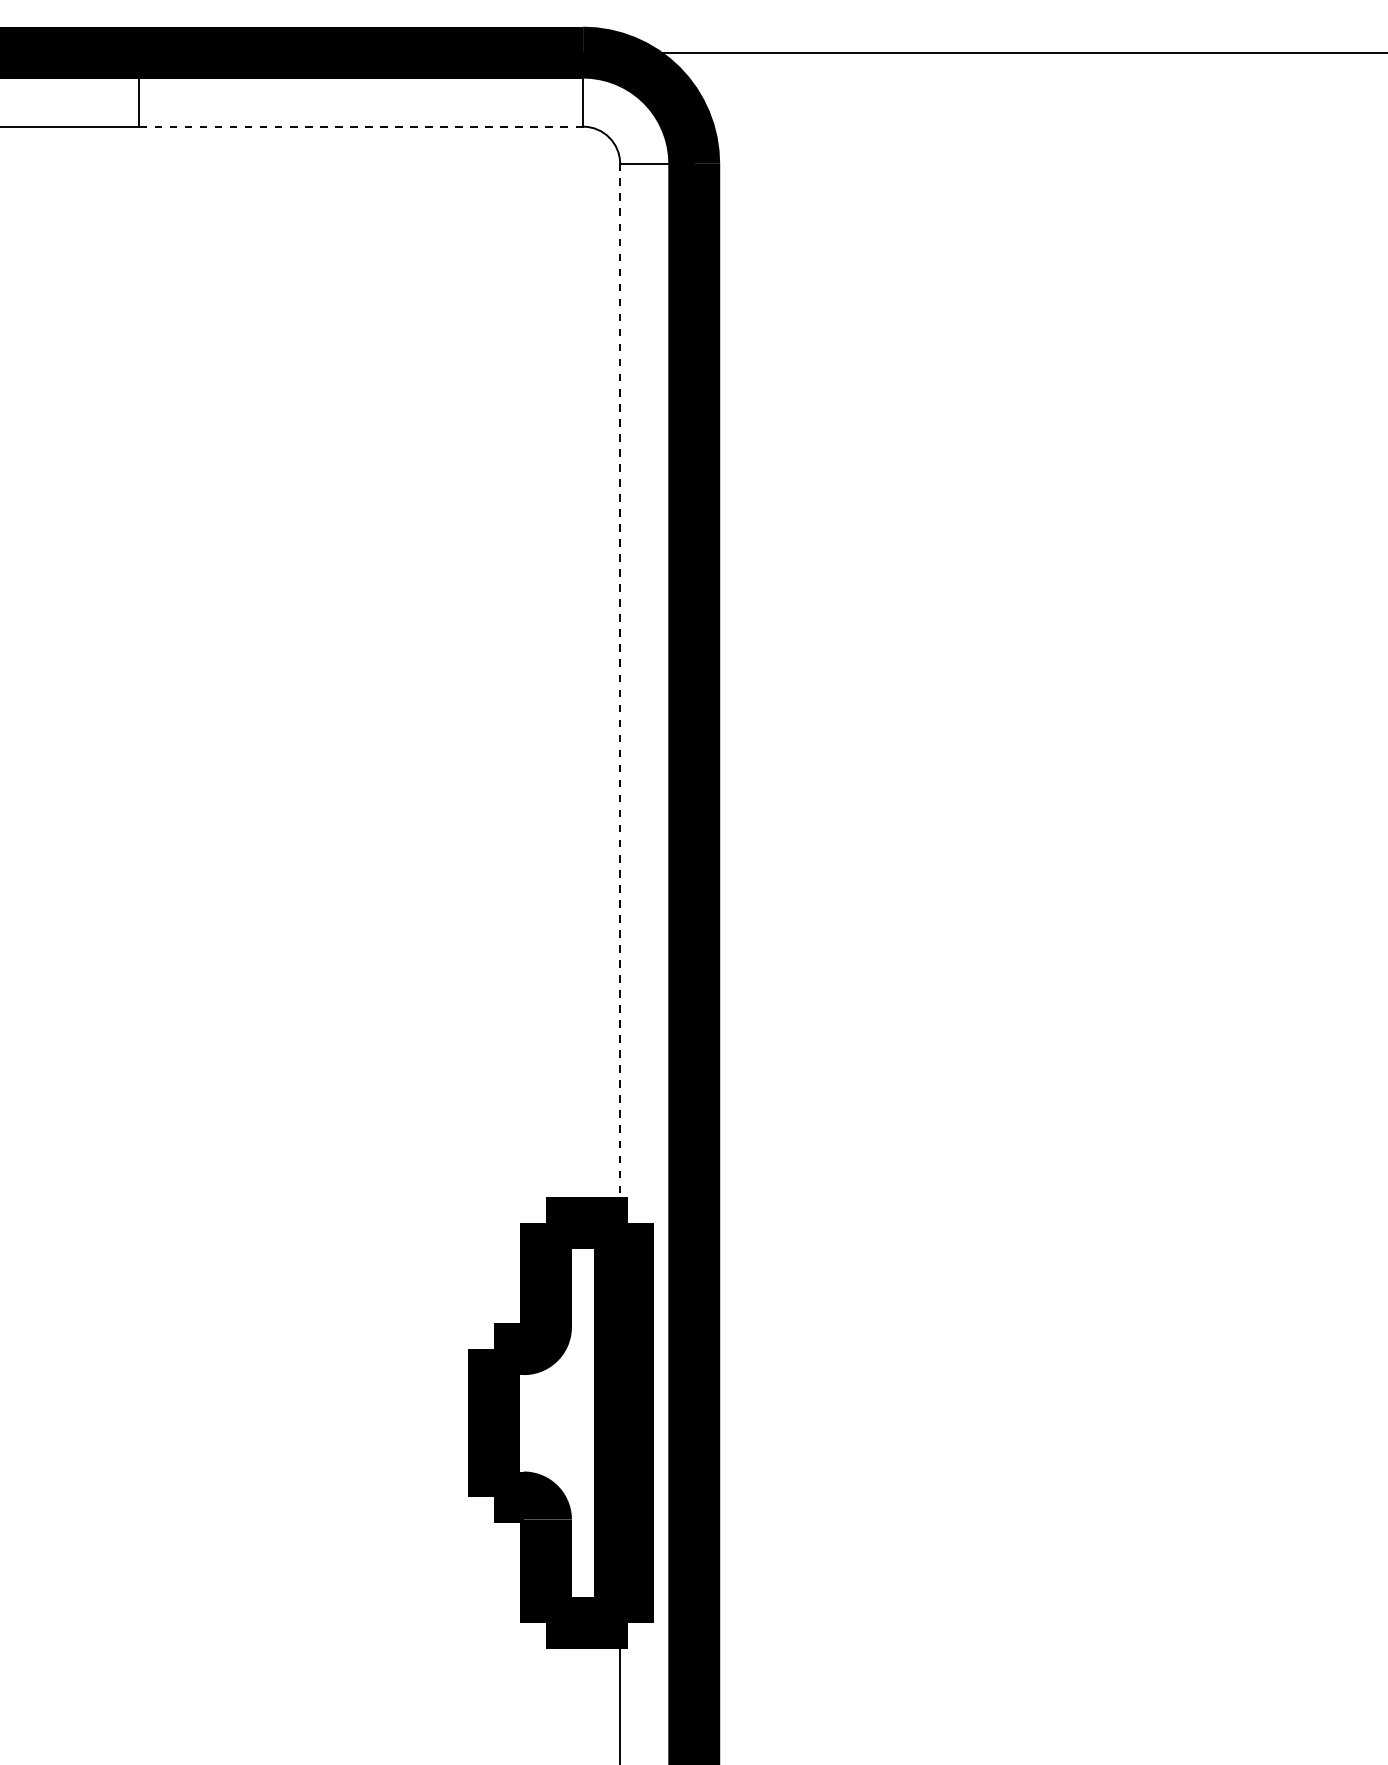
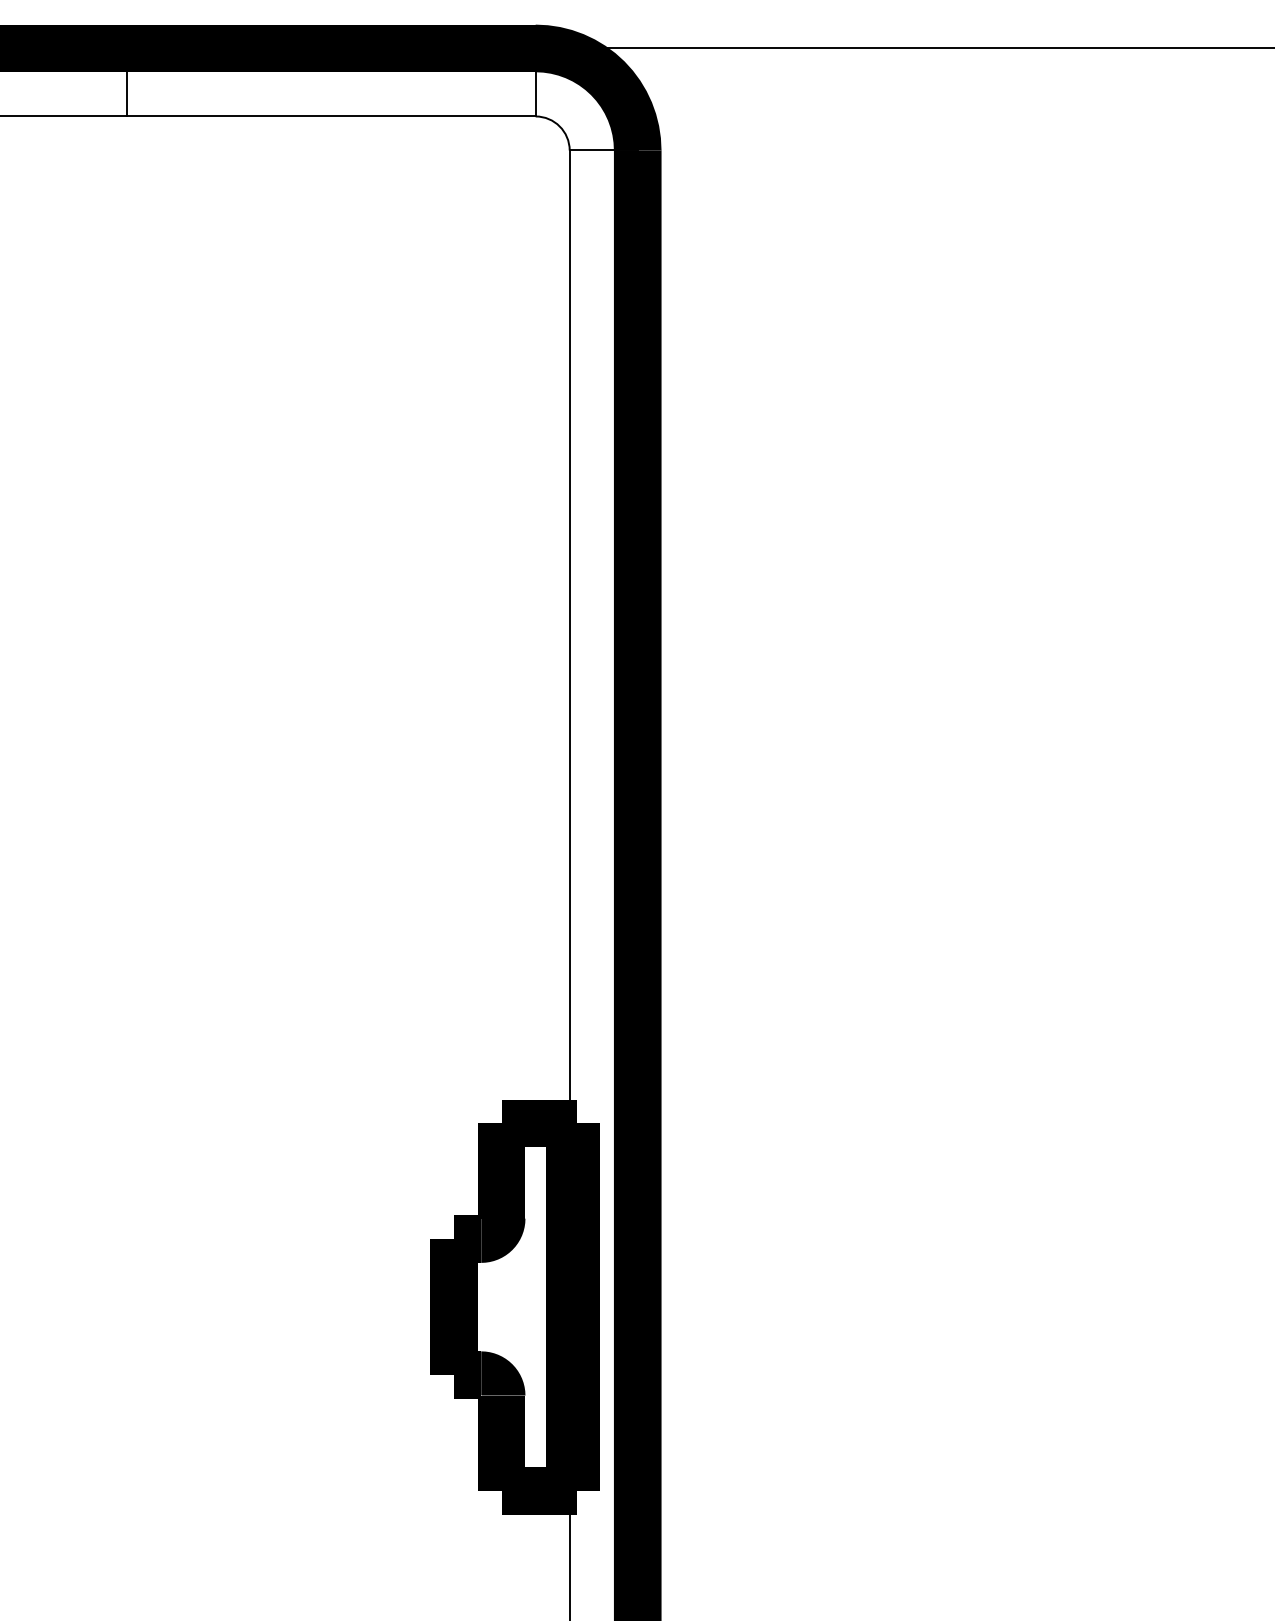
line: (360, 126) -> (331, 116), dashed -> solid
line: (619, 693) -> (569, 636), dashed -> solid

